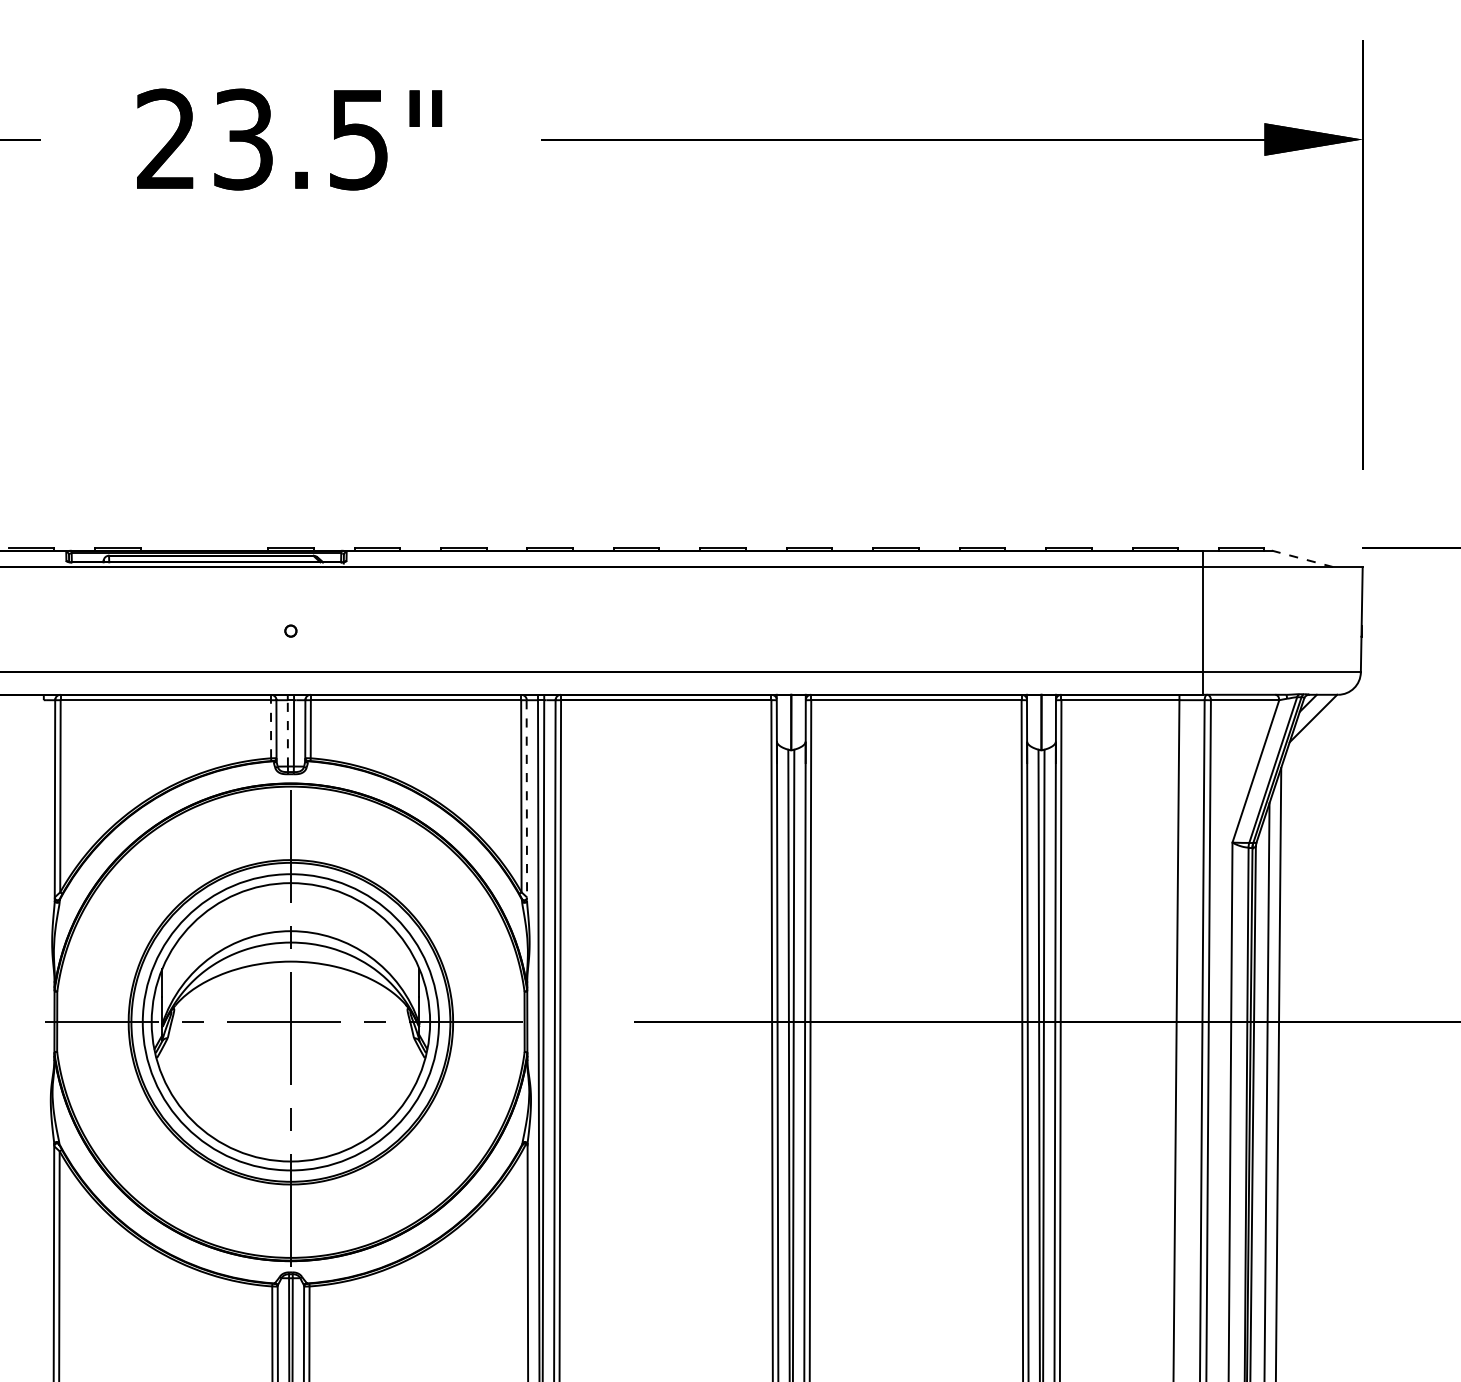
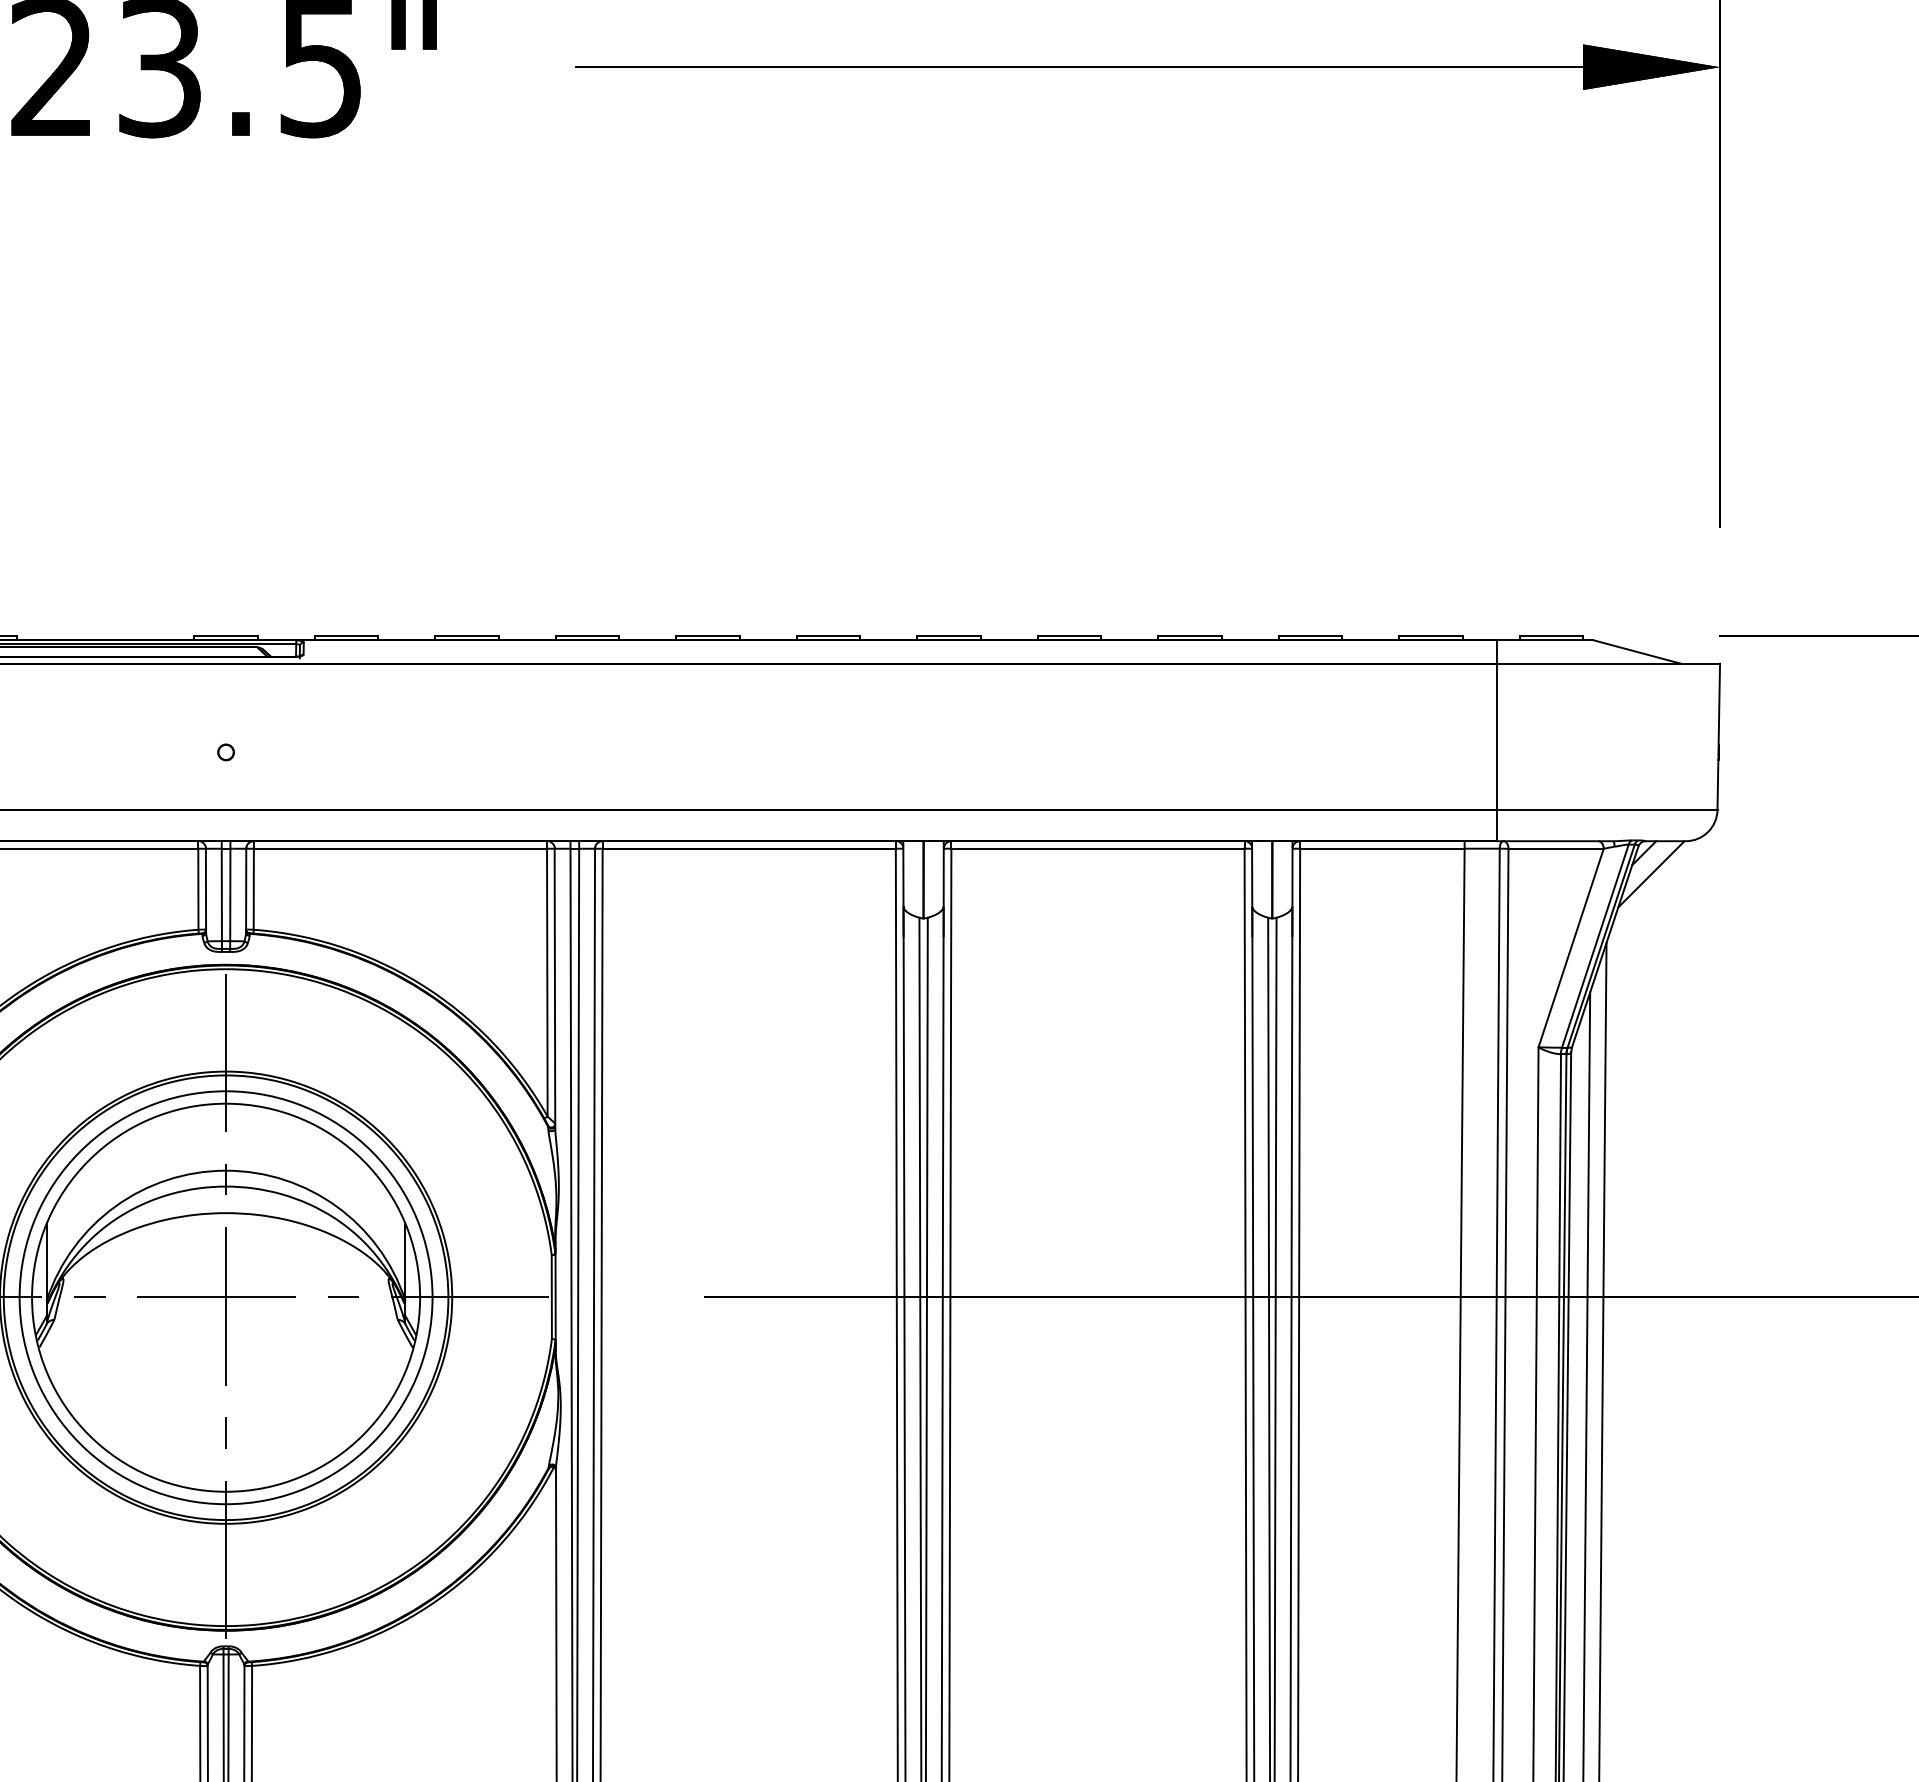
line: (1303, 559) -> (1637, 652), dashed -> solid
line: (271, 728) -> (199, 888), dashed -> solid
line: (287, 732) -> (221, 893), dashed -> solid
line: (526, 801) -> (554, 989), dashed -> solid

